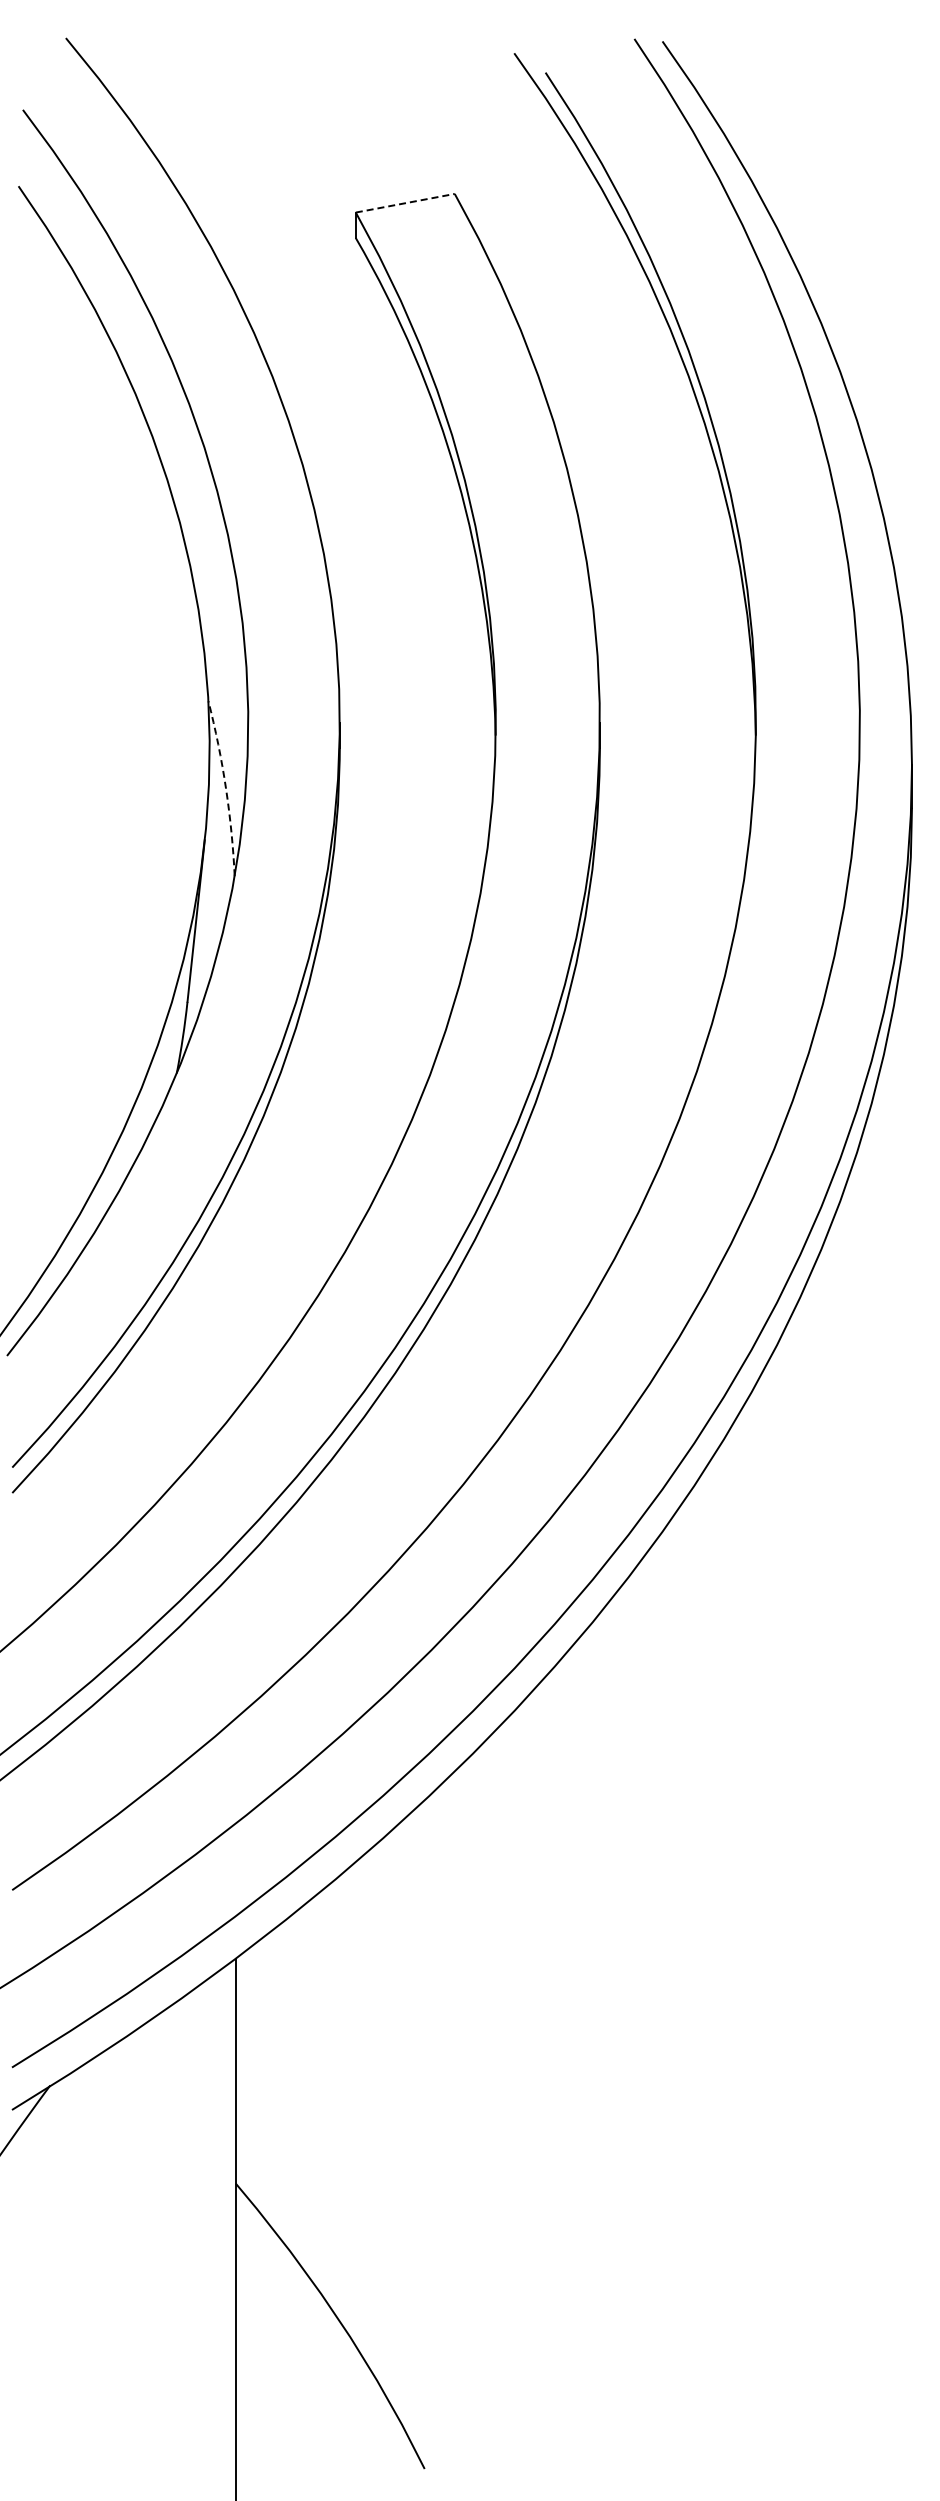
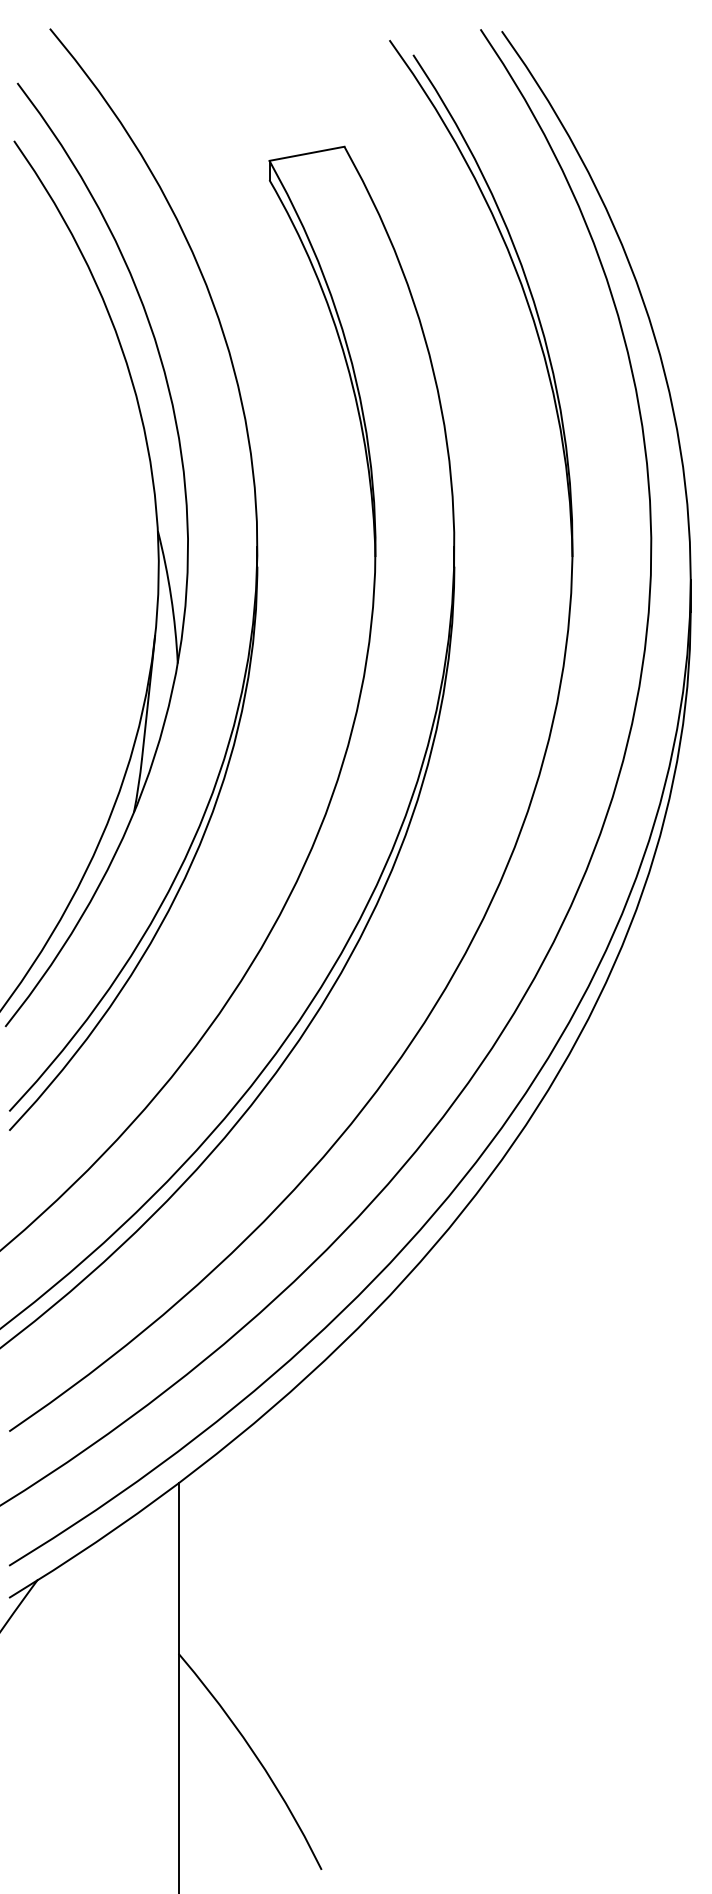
line: (405, 203) -> (307, 154), dashed -> solid
arc: (225, 788) -> (170, 597), dashed -> solid

